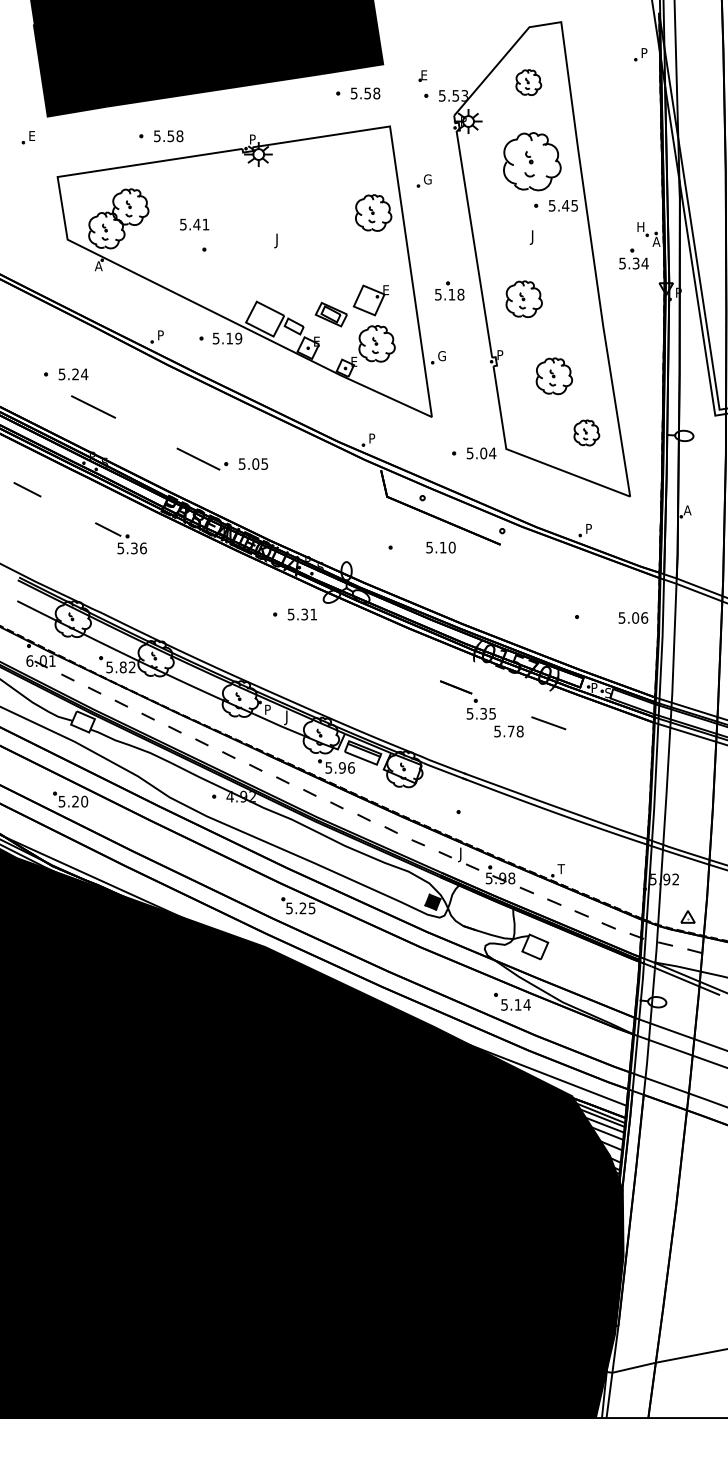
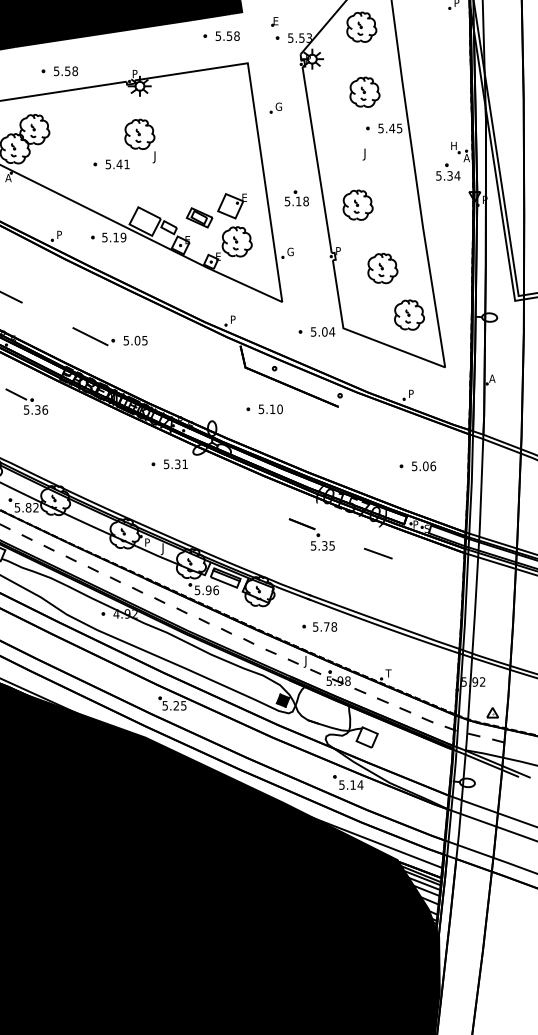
part: (528, 82) -> (361, 27), size x1.43
part: (532, 161) -> (364, 92), size x0.62
part: (373, 212) -> (139, 133), moved
text: (194, 224) -> (117, 164), moved
part: (586, 432) -> (409, 314), size x1.43
text: (440, 547) -> (270, 409), moved
text: (633, 617) -> (424, 465), moved
text: (508, 731) -> (324, 626), moved

